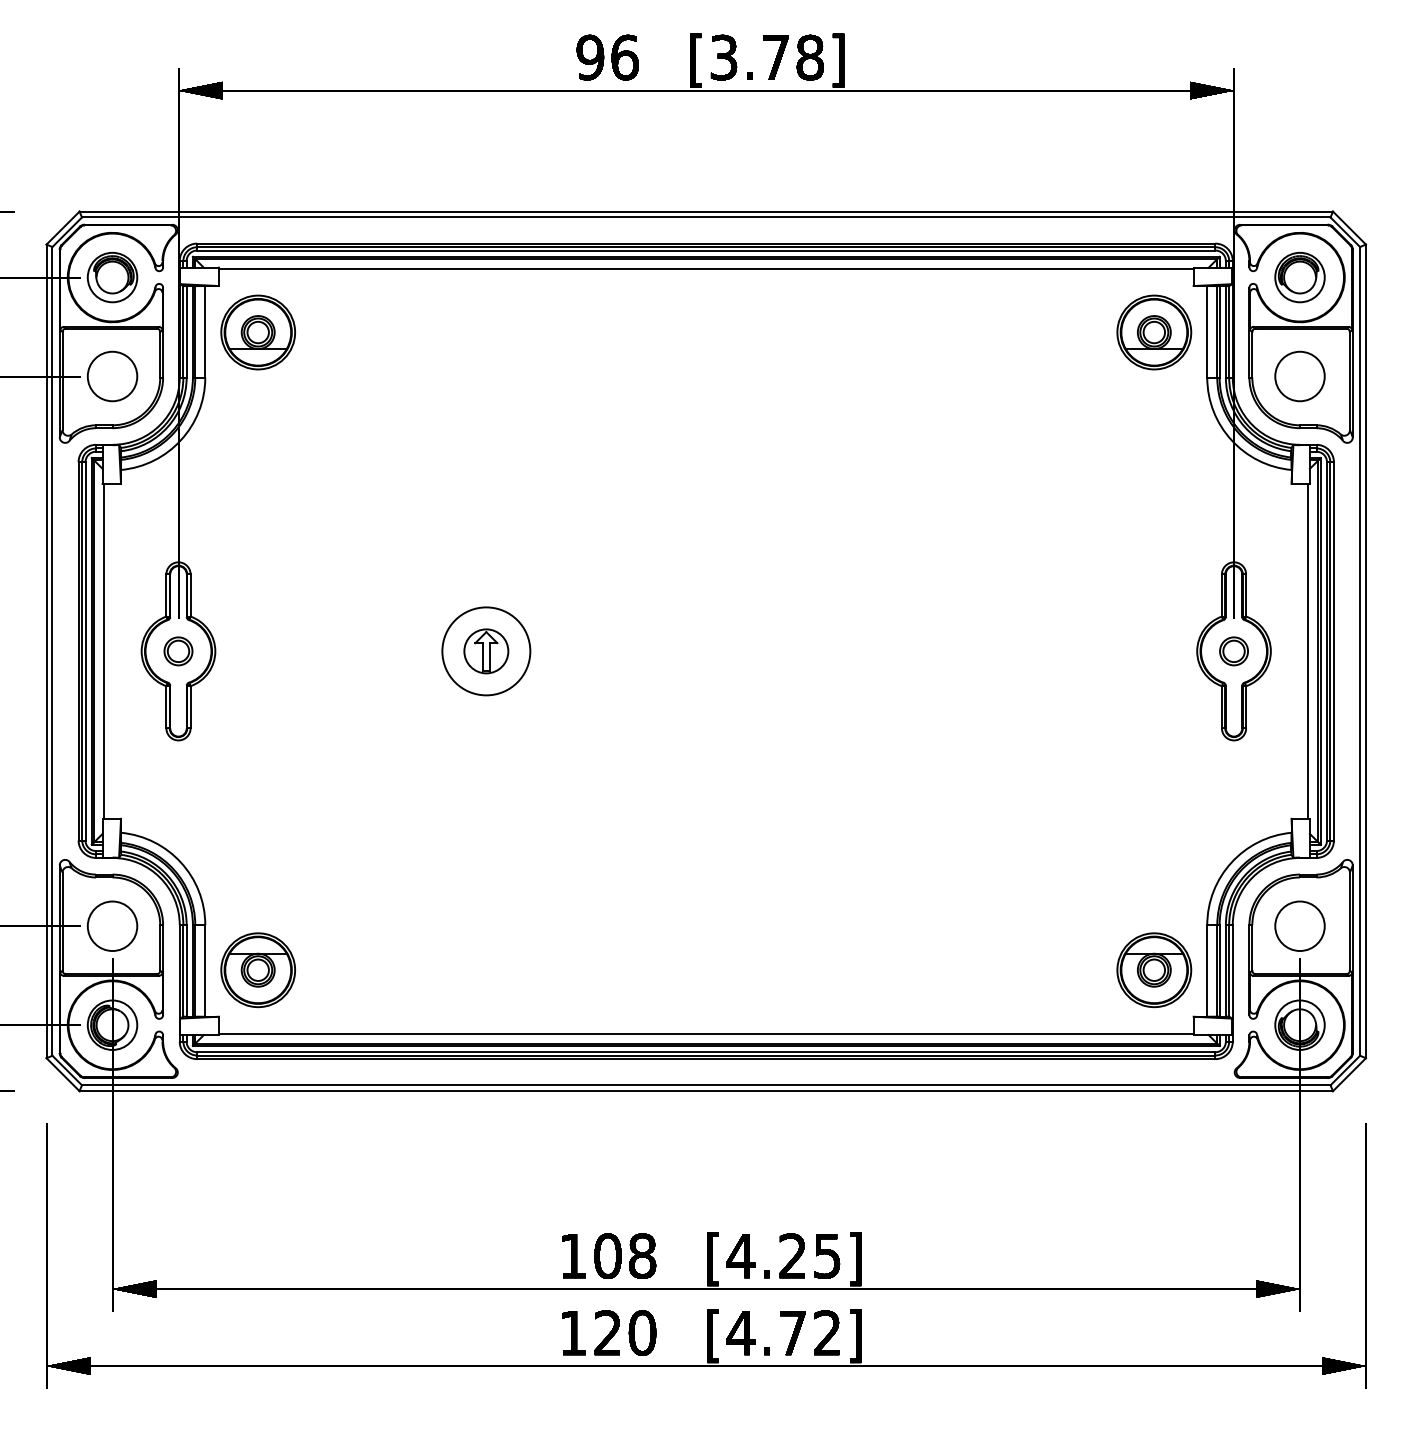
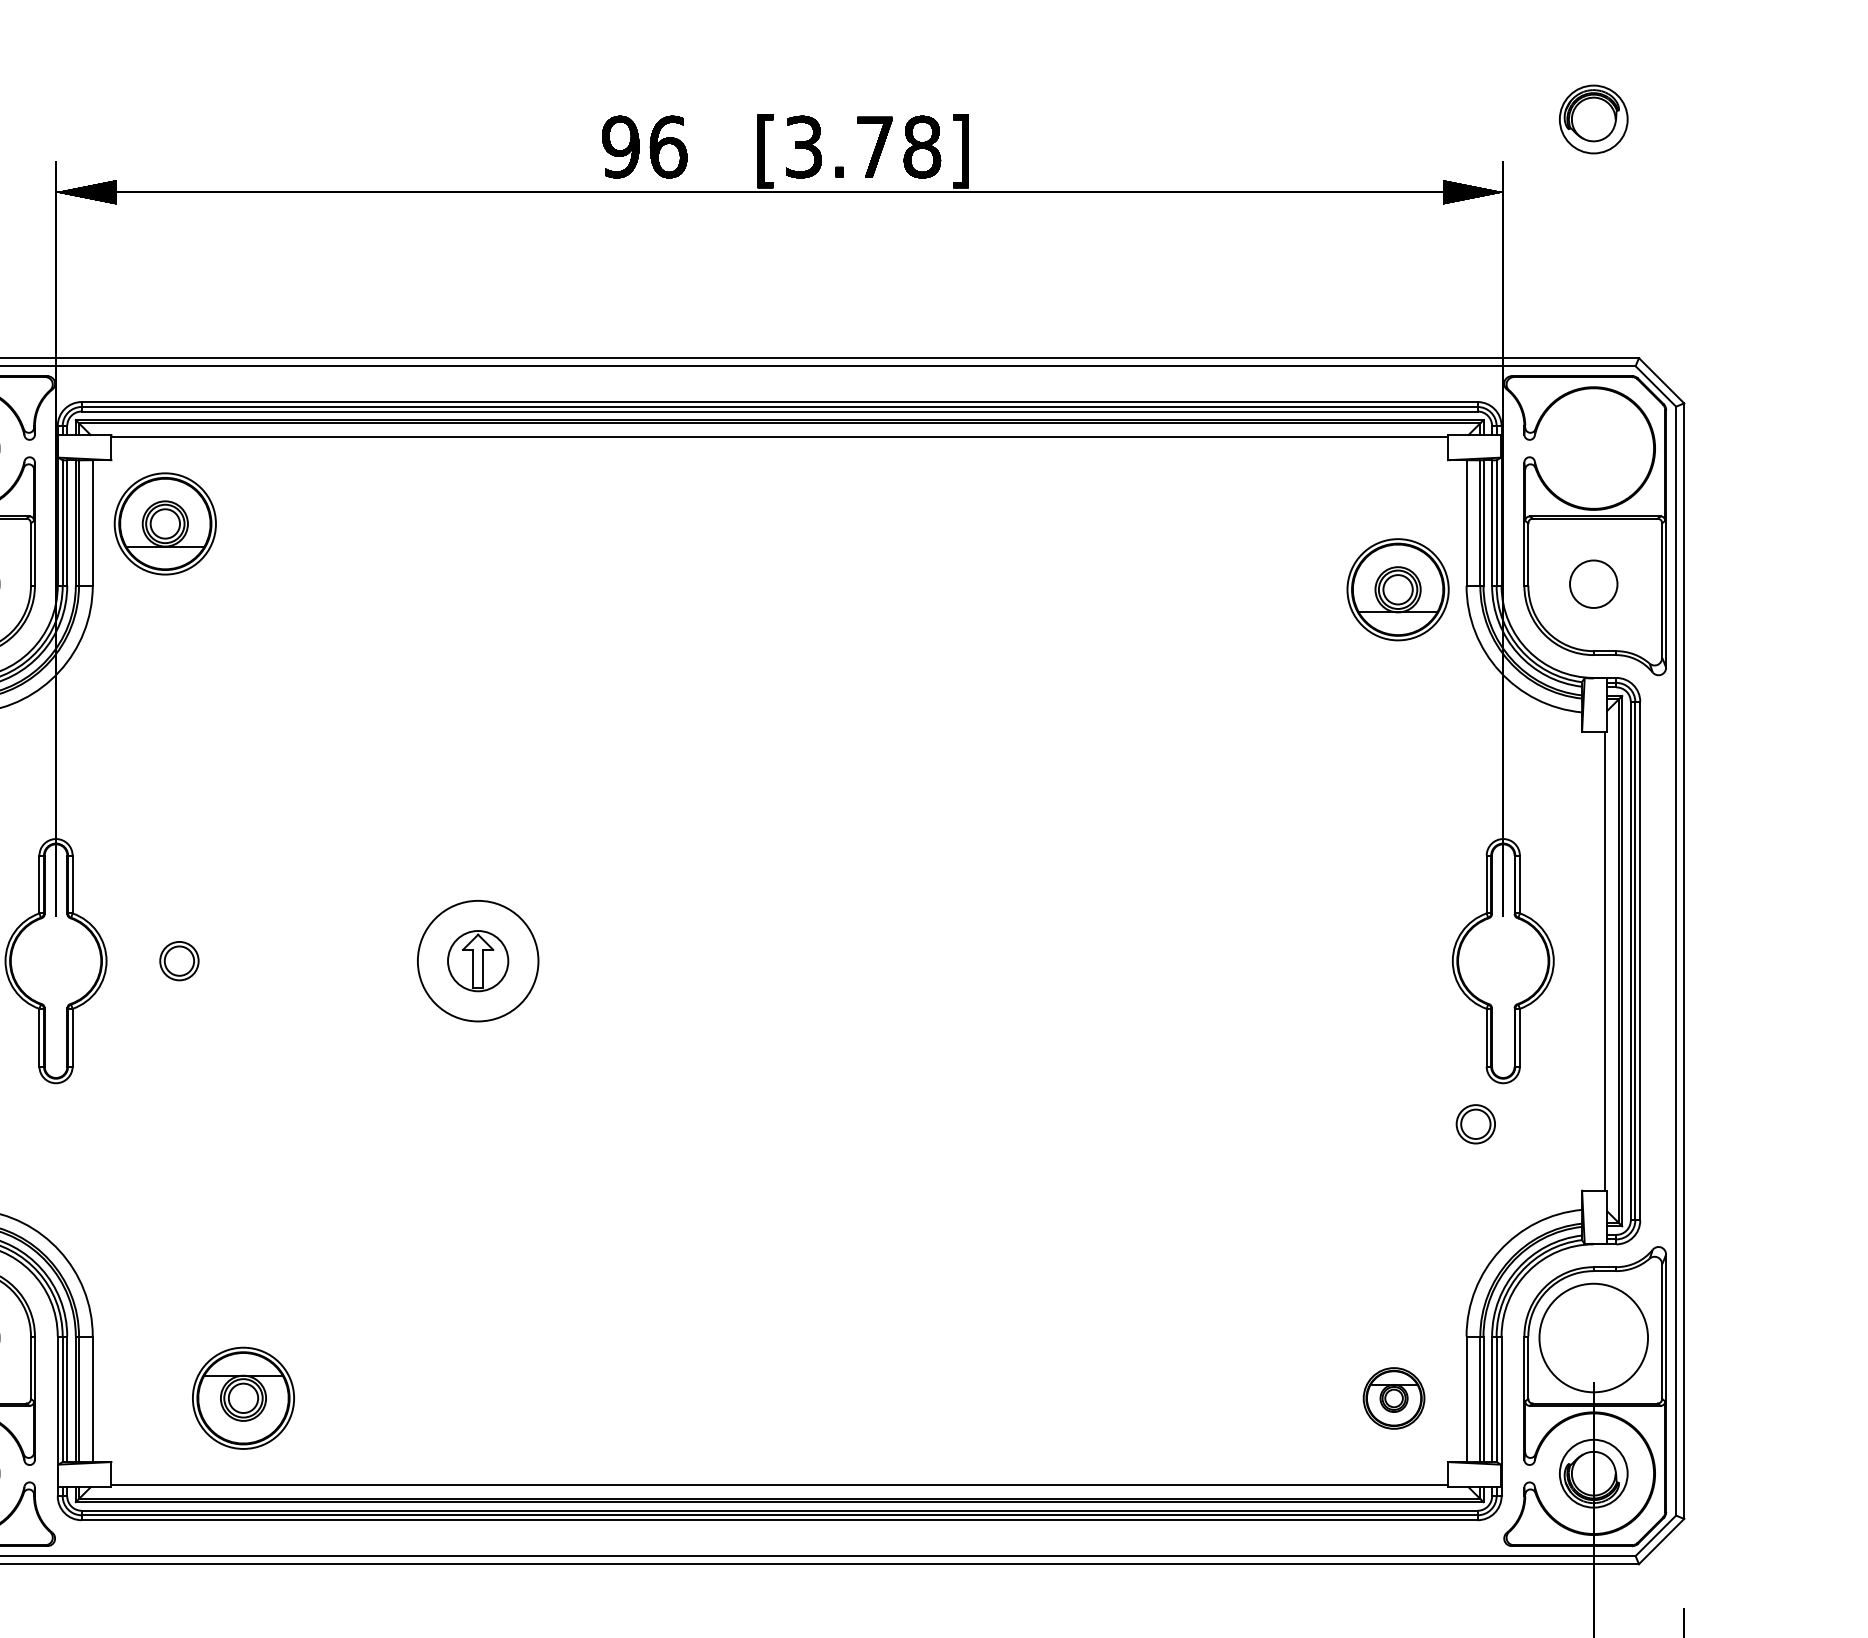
part: (1299, 277) -> (1593, 119), moved
part: (1154, 332) -> (1398, 589), moved
circle: (1299, 376) -> (1593, 584), size x0.7
part: (178, 651) -> (179, 961), moved
part: (1233, 651) -> (1475, 1124), moved
circle: (1299, 926) -> (1593, 1338), size x1.6
part: (257, 970) -> (242, 1398), moved
part: (1154, 970) -> (1394, 1398), size x0.6

